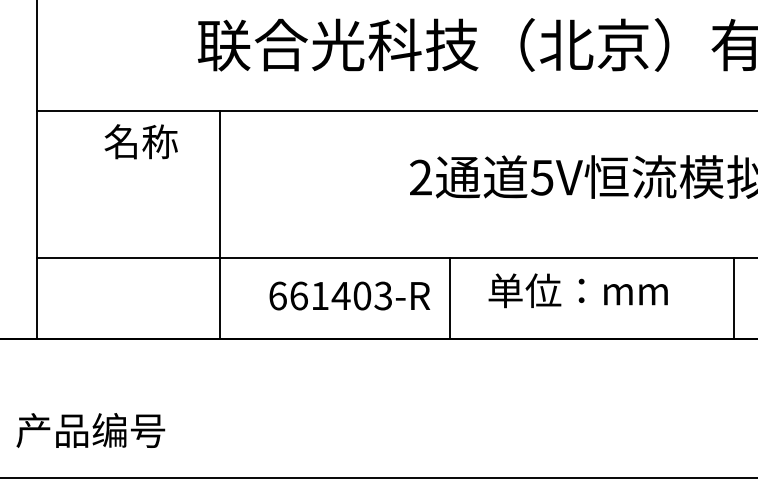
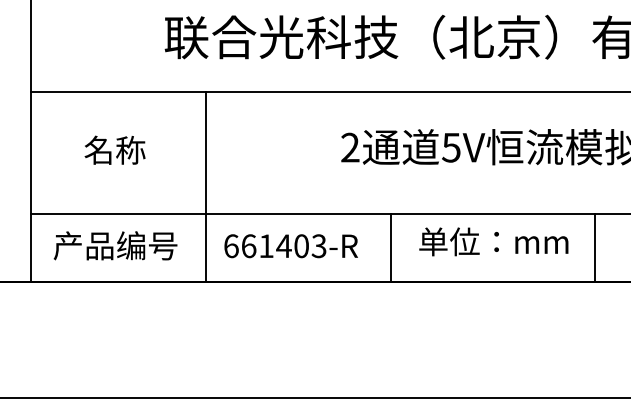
text: (140, 141) -> (114, 150), moved
line: (220, 224) -> (206, 186), moved
text: (577, 290) -> (493, 241), moved
line: (449, 297) -> (390, 247), moved
line: (734, 297) -> (595, 247), moved
text: (90, 430) -> (115, 245), moved

